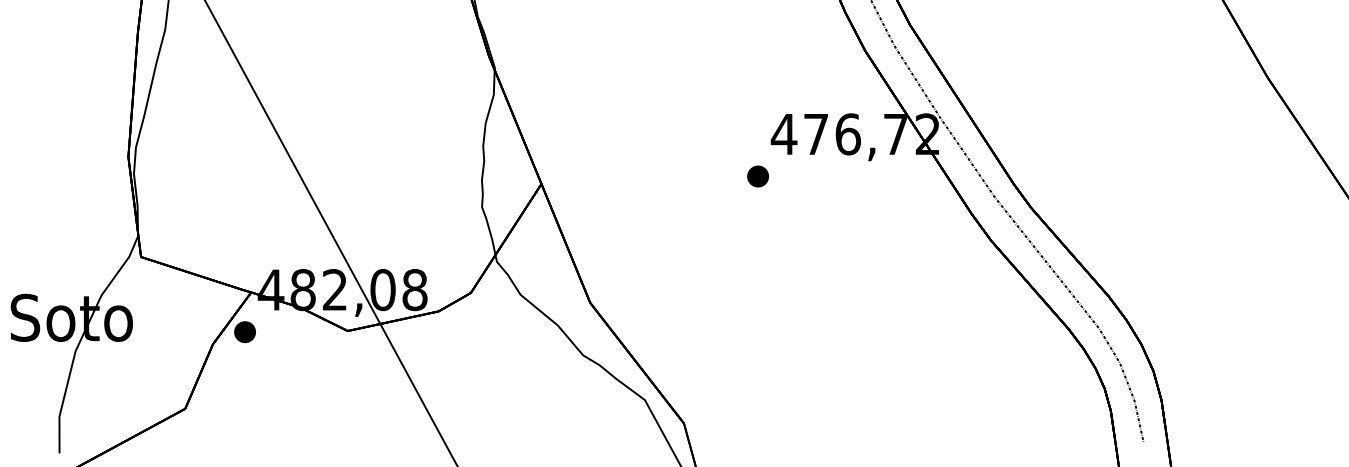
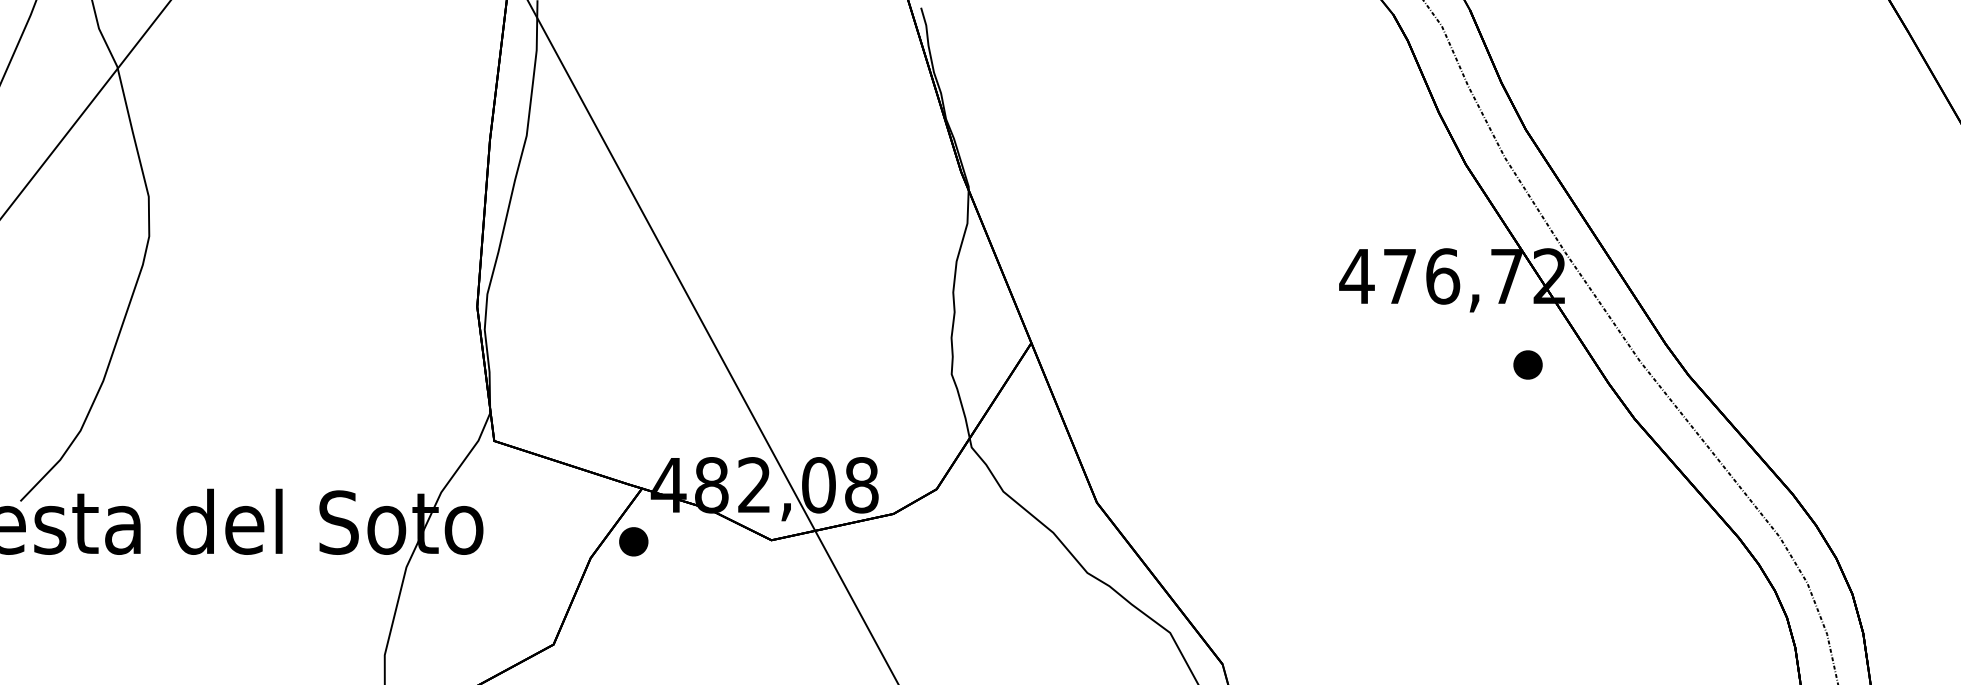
part: (757, 176) -> (1527, 364), moved

